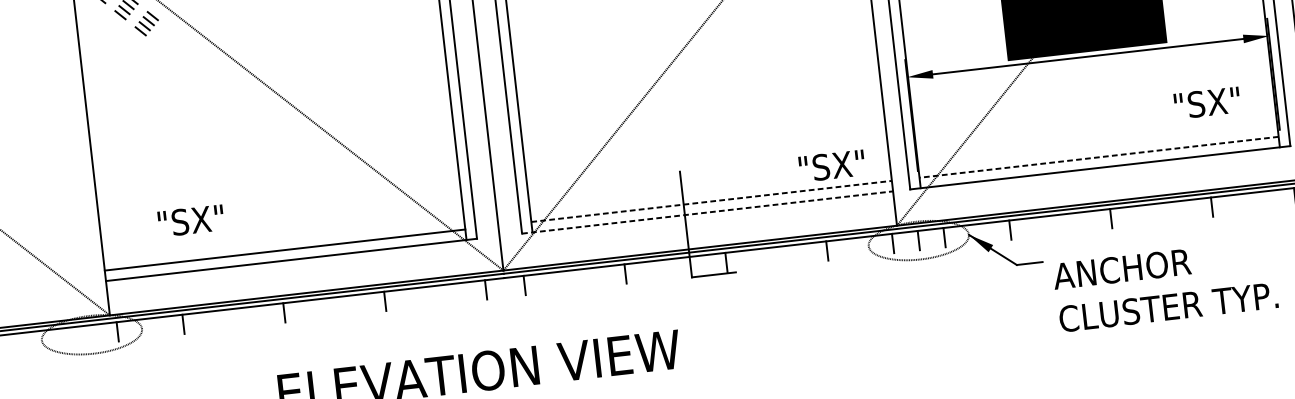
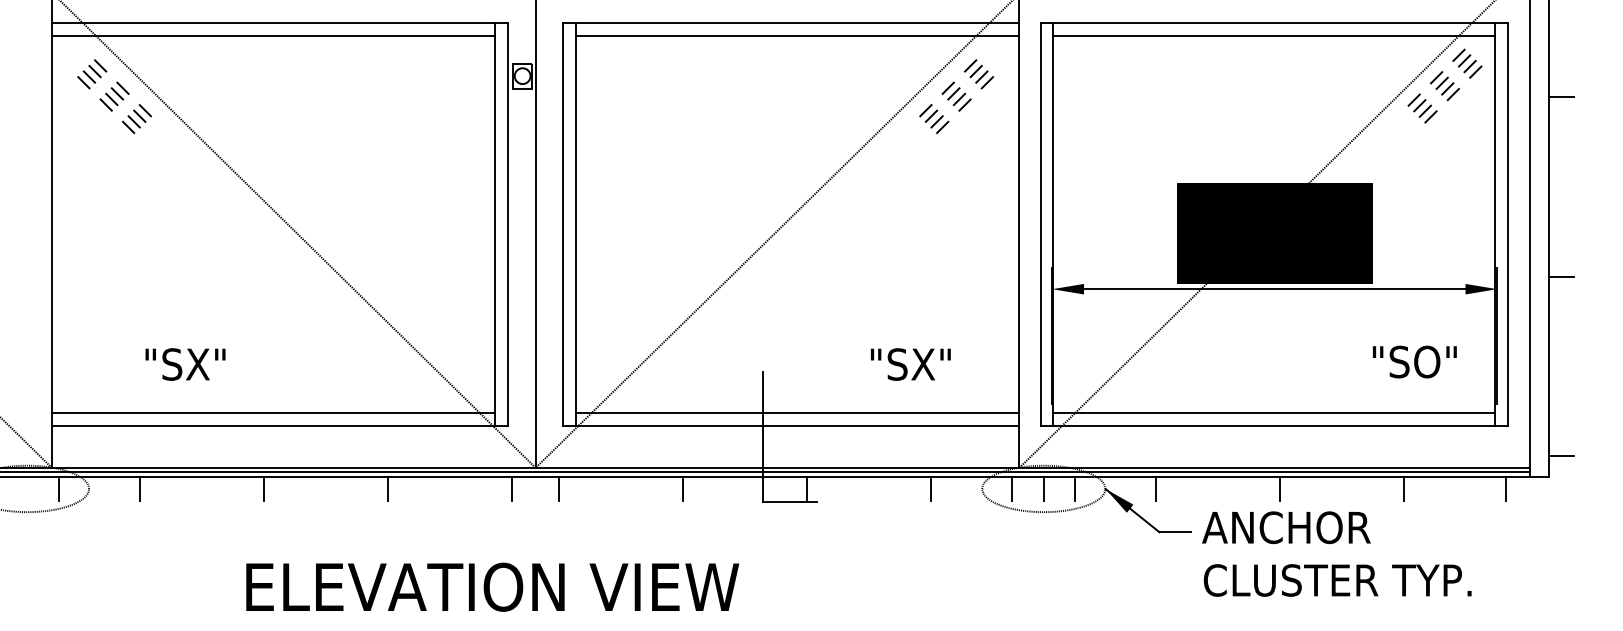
text: (1224, 100) -> (1434, 361), "SX" -> "SO"
line: (1099, 157) -> (1274, 412), dashed -> solid
text: (831, 166) -> (910, 364), moved
line: (711, 201) -> (797, 412), dashed -> solid
line: (707, 212) -> (791, 425), dashed -> solid
text: (191, 220) -> (185, 364), moved
text: (1165, 285) -> (1336, 553), moved

